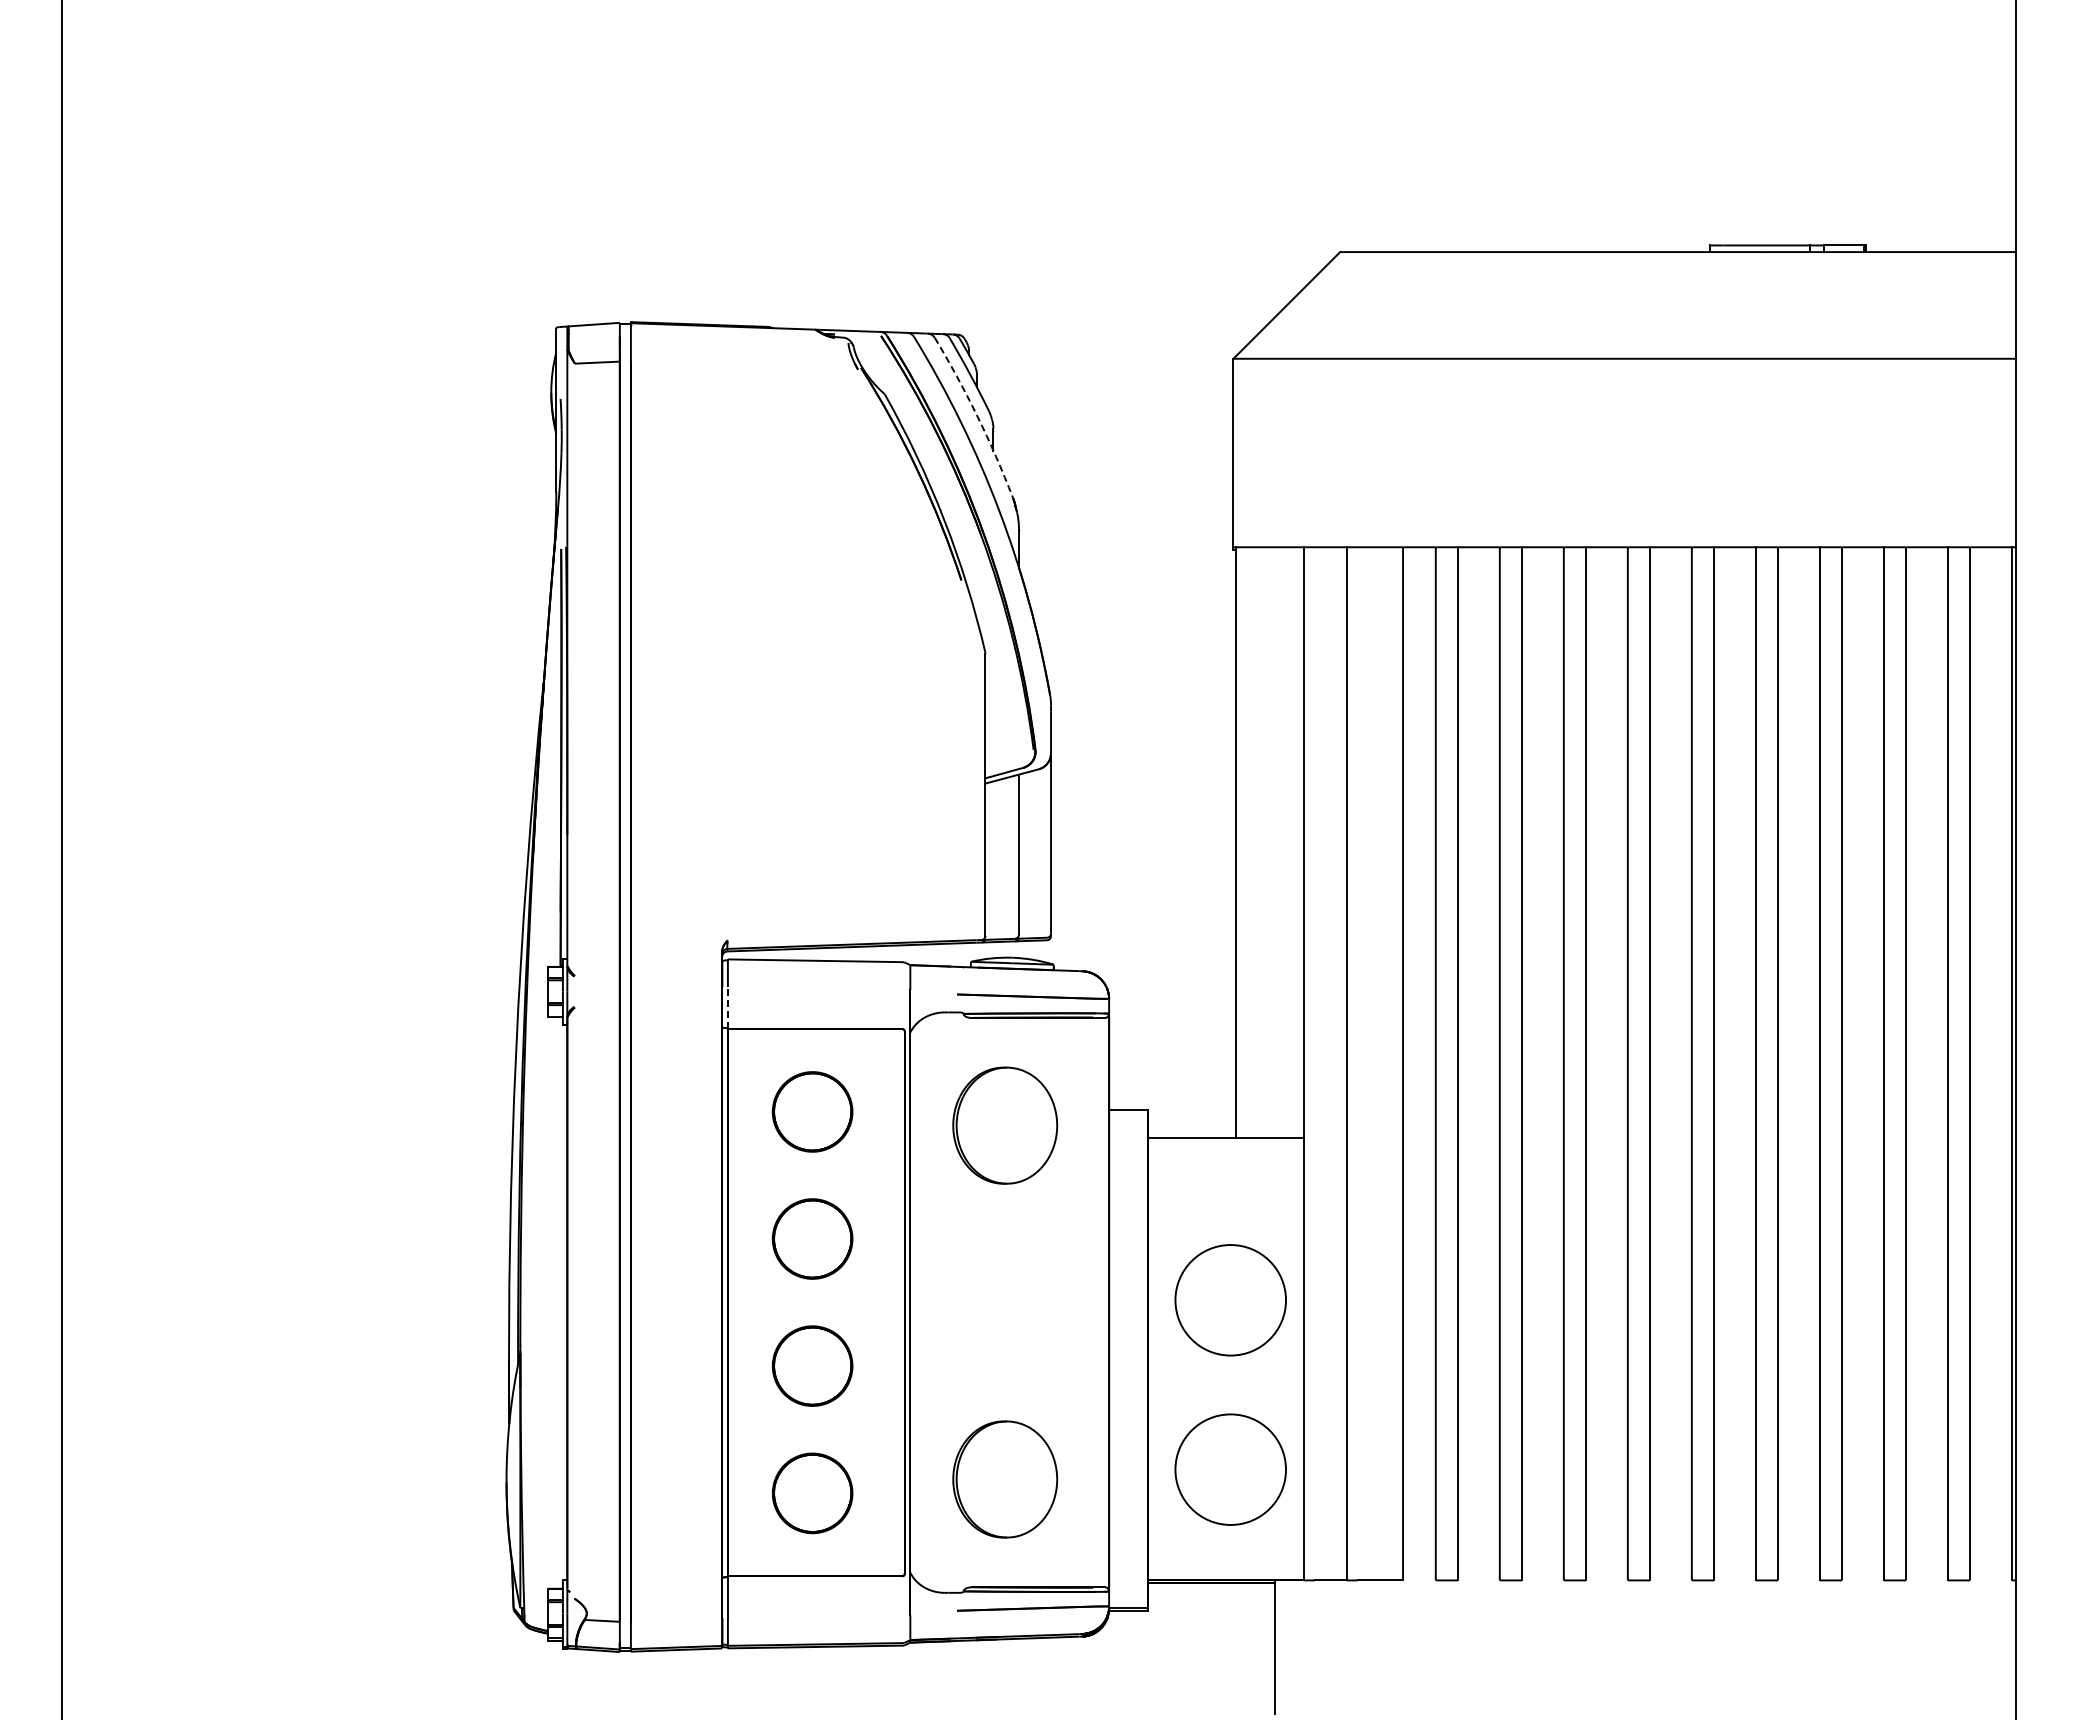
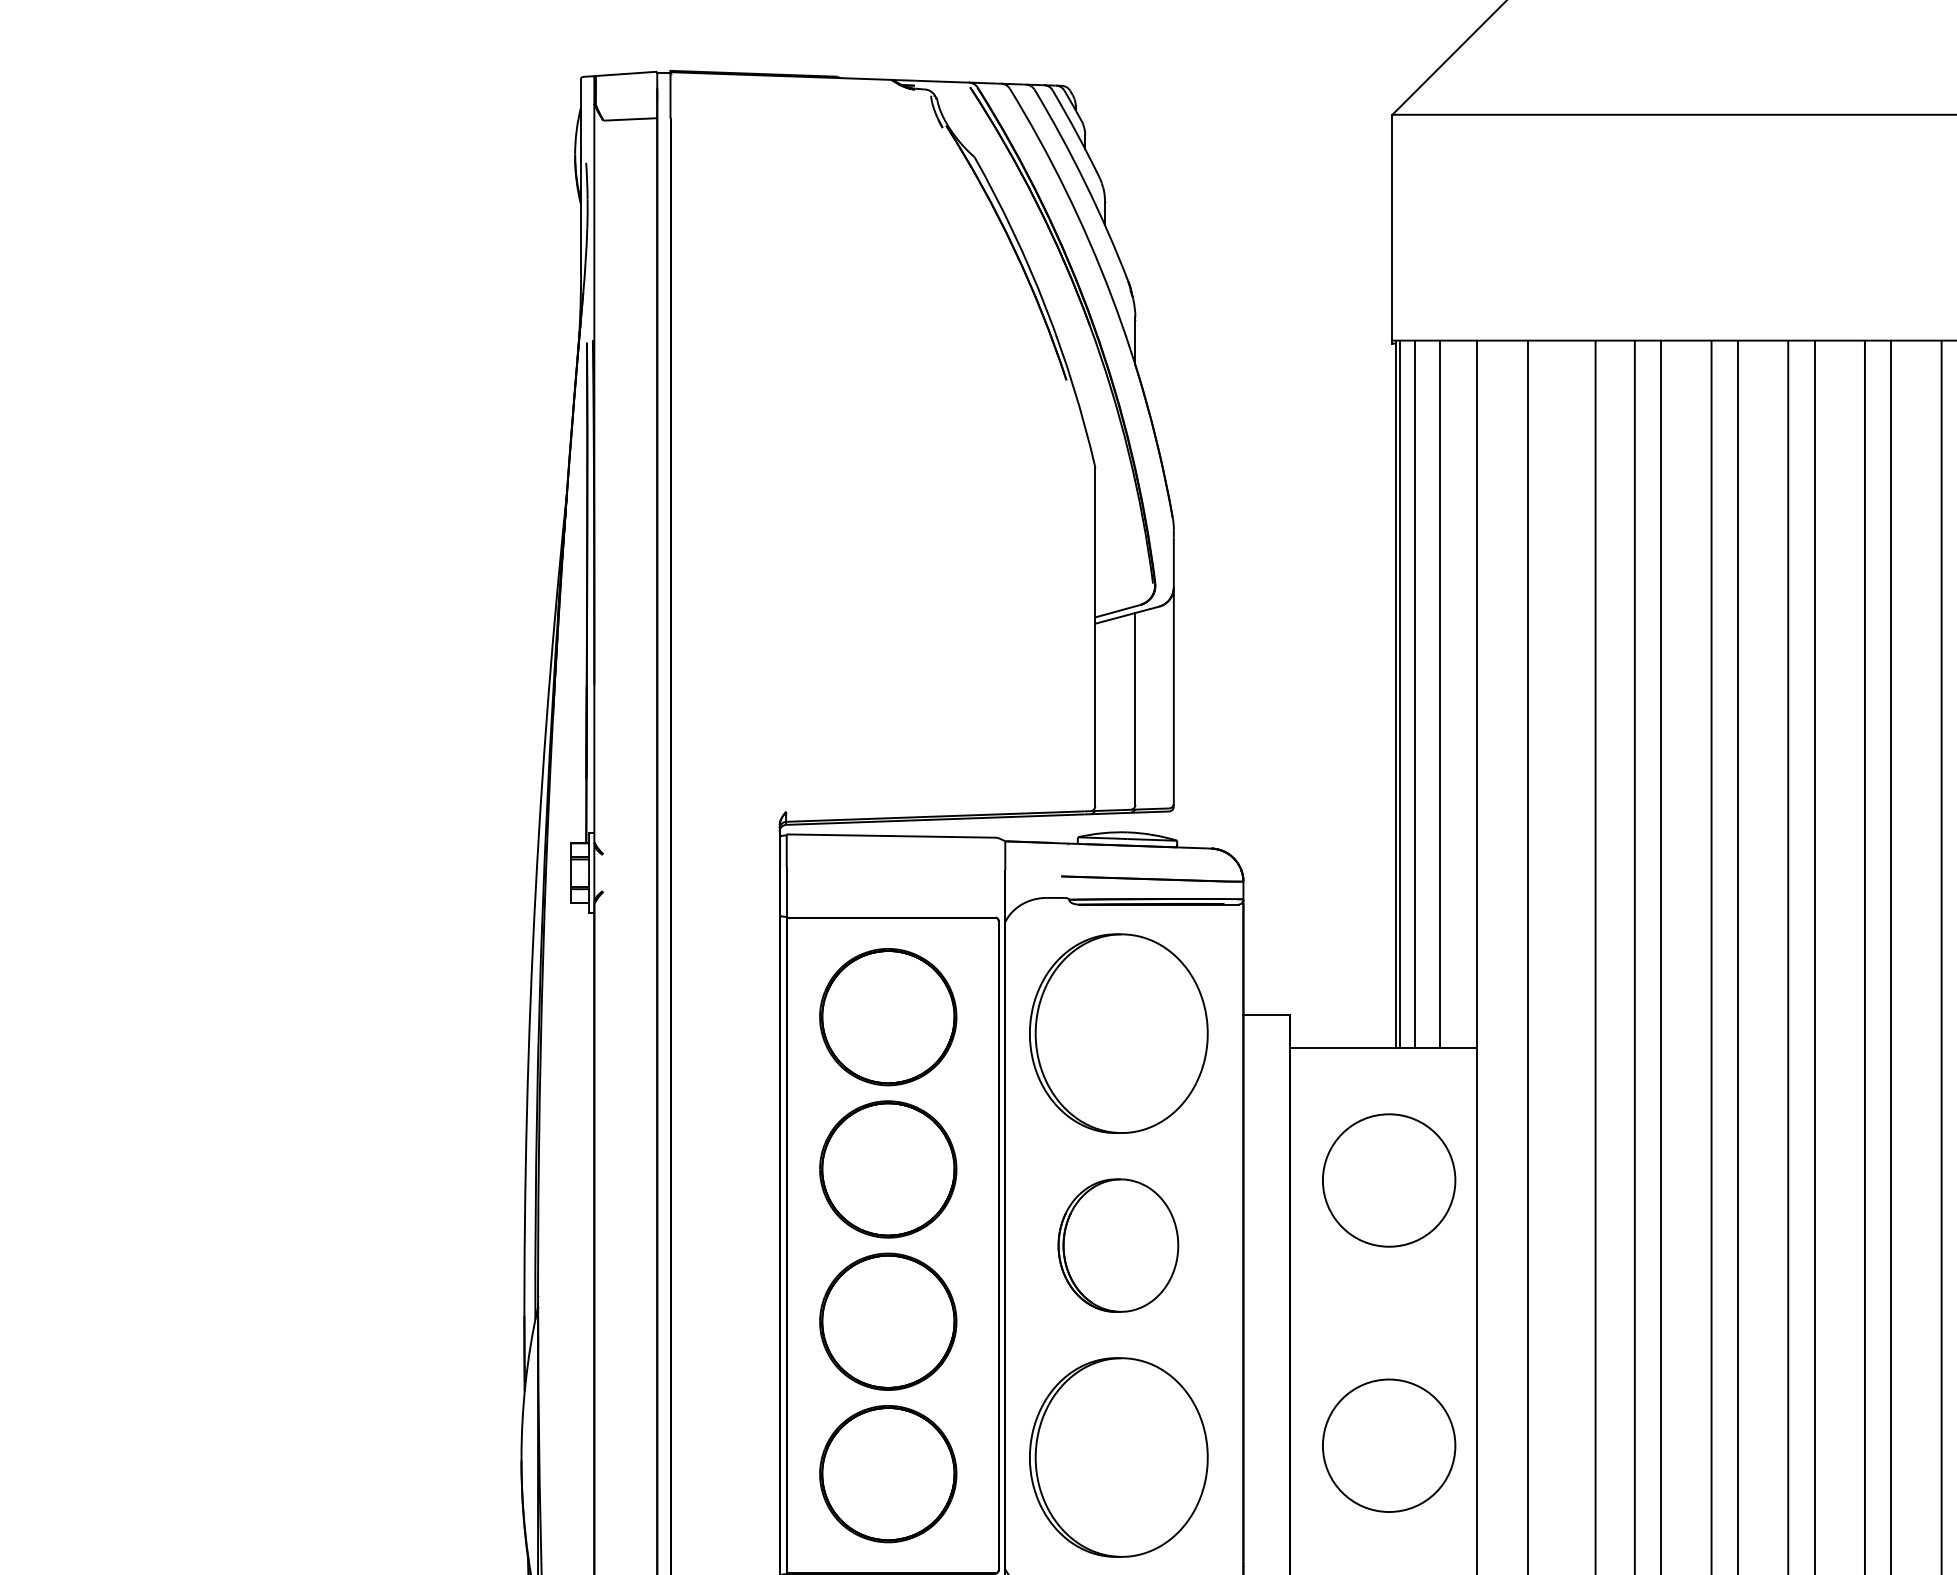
arc: (977, 416) -> (1085, 183), dashed -> solid
line: (1240, 842) -> (1400, 694), added
line: (1252, 842) -> (1415, 694), added
line: (1273, 842) -> (1440, 694), added
line: (727, 1008) -> (786, 893), dashed -> solid
part: (812, 1111) -> (888, 1016), size x1.43
part: (1005, 1125) -> (1119, 1033), size x1.43
part: (812, 1238) -> (888, 1168), size x1.43
circle: (1230, 1300) -> (1388, 1180), moved
part: (1004, 1302) -> (1118, 1245), added
part: (812, 1365) -> (888, 1320), size x1.43
part: (1005, 1479) -> (1119, 1457), size x1.43
part: (812, 1493) -> (888, 1474), size x1.43

